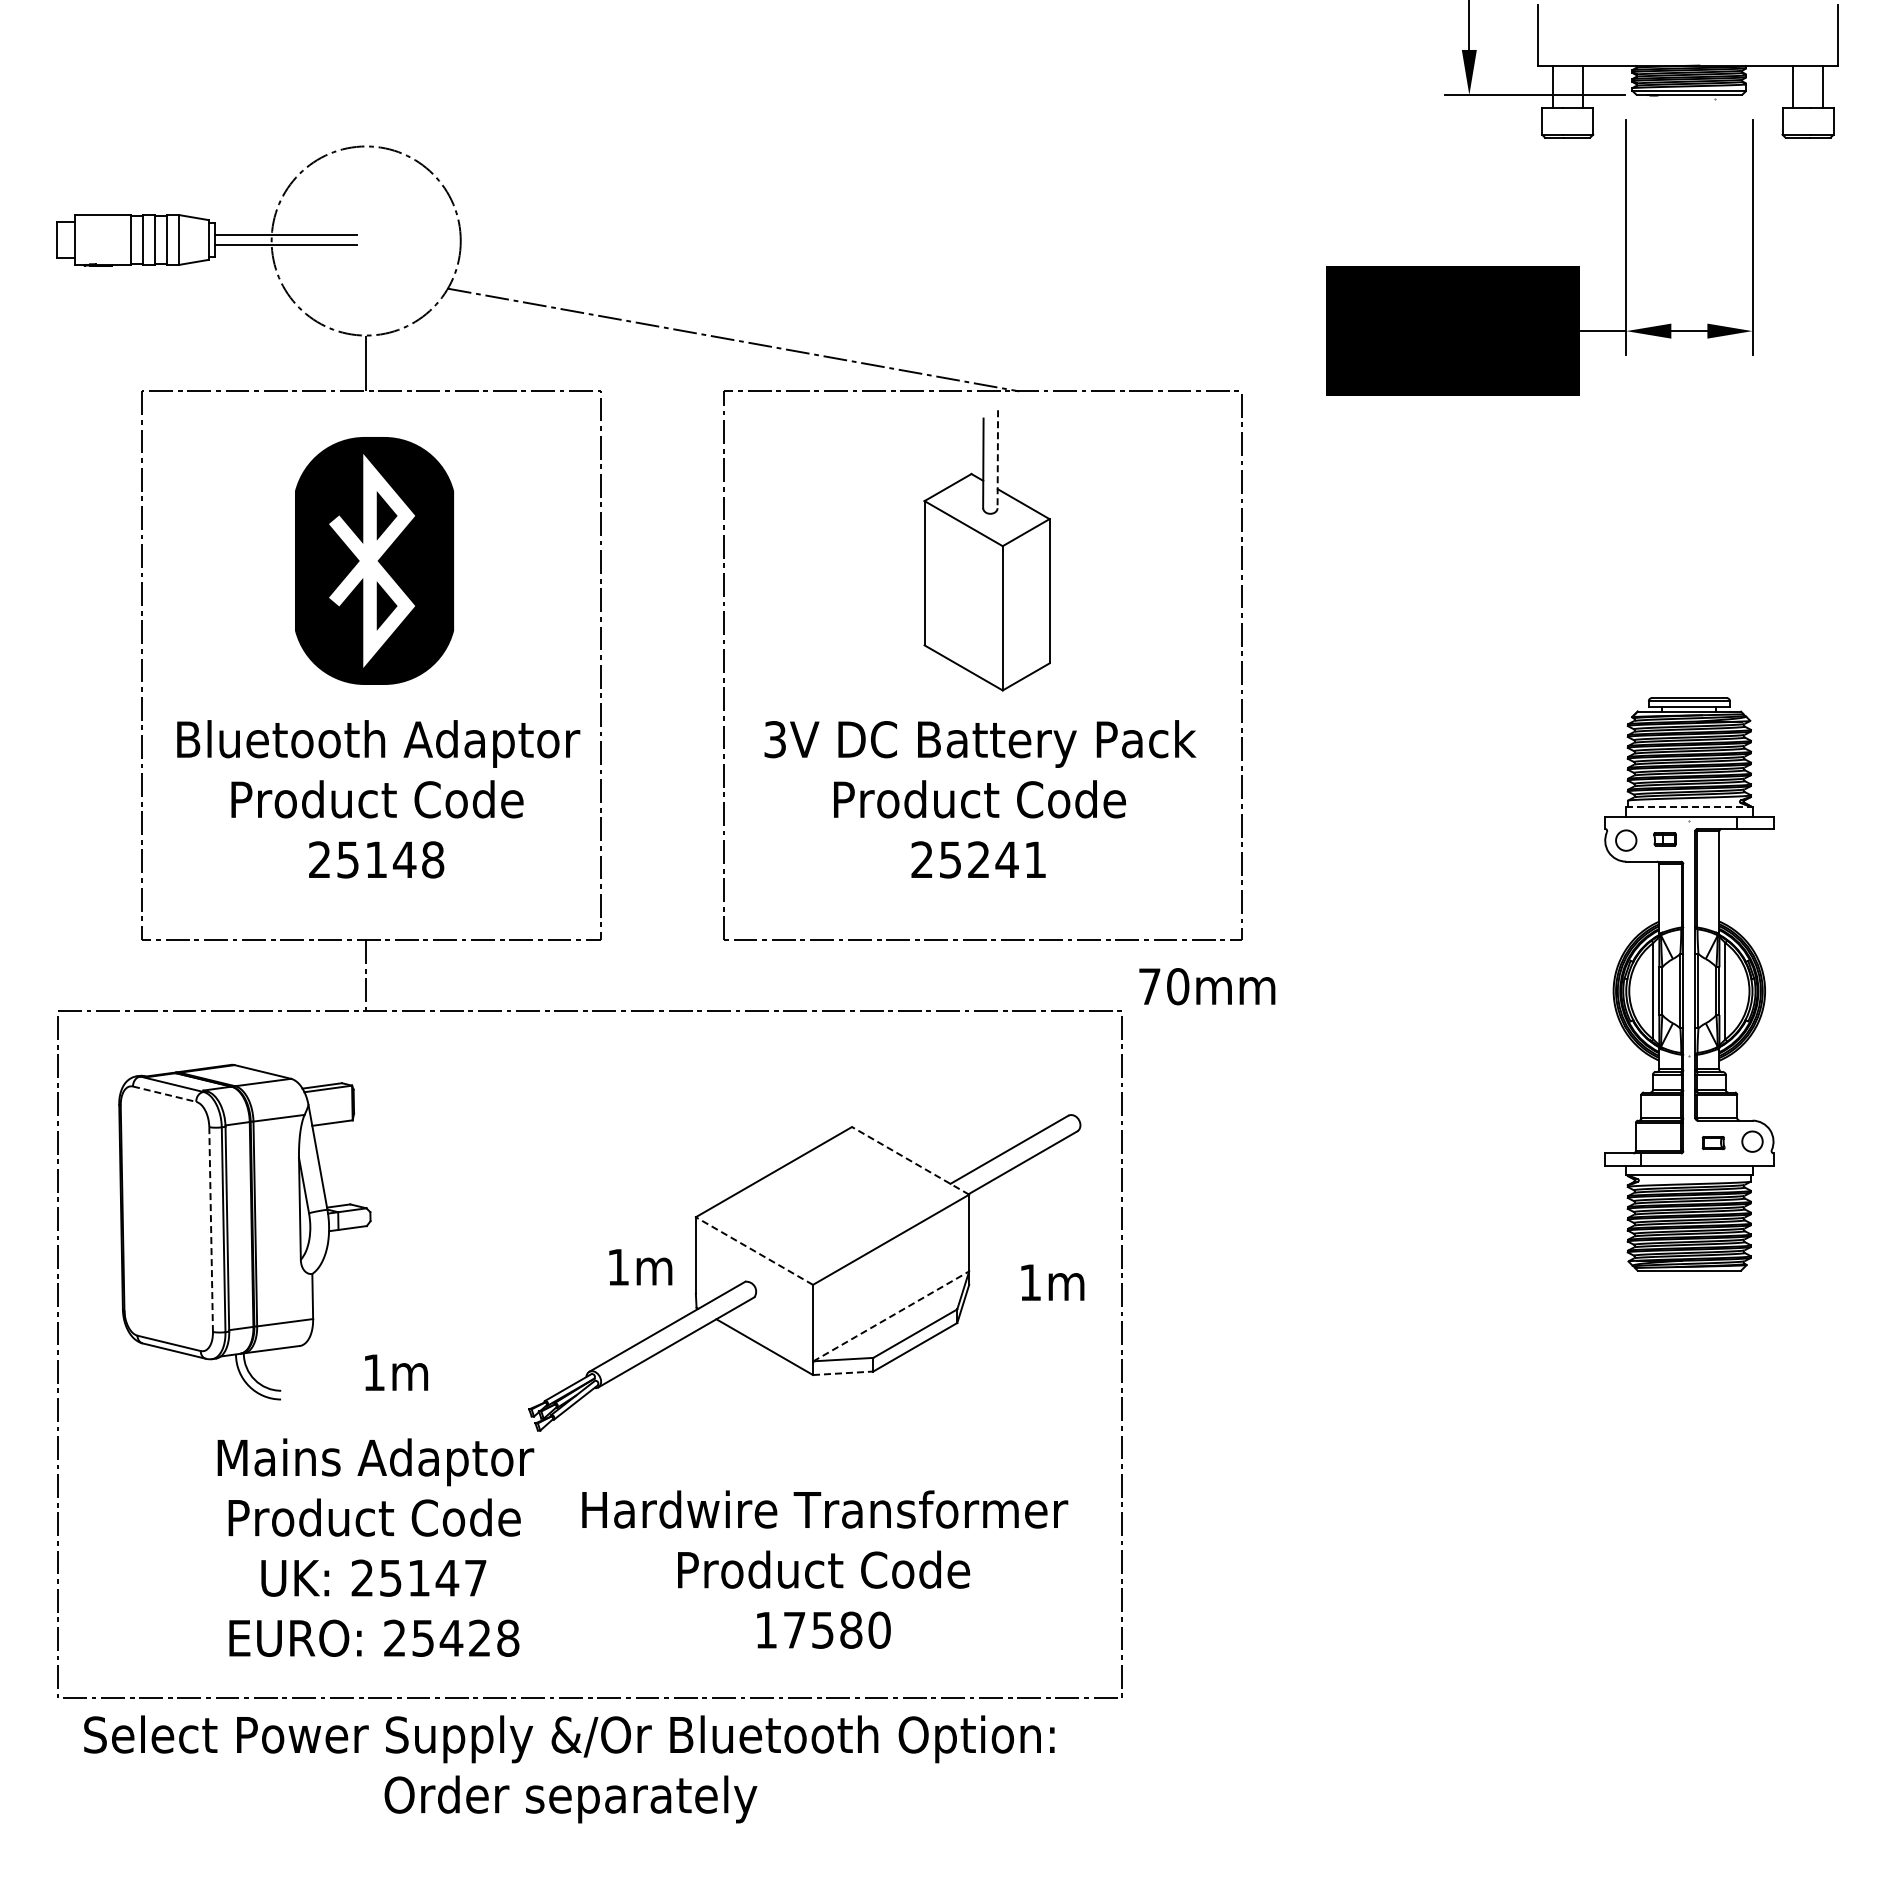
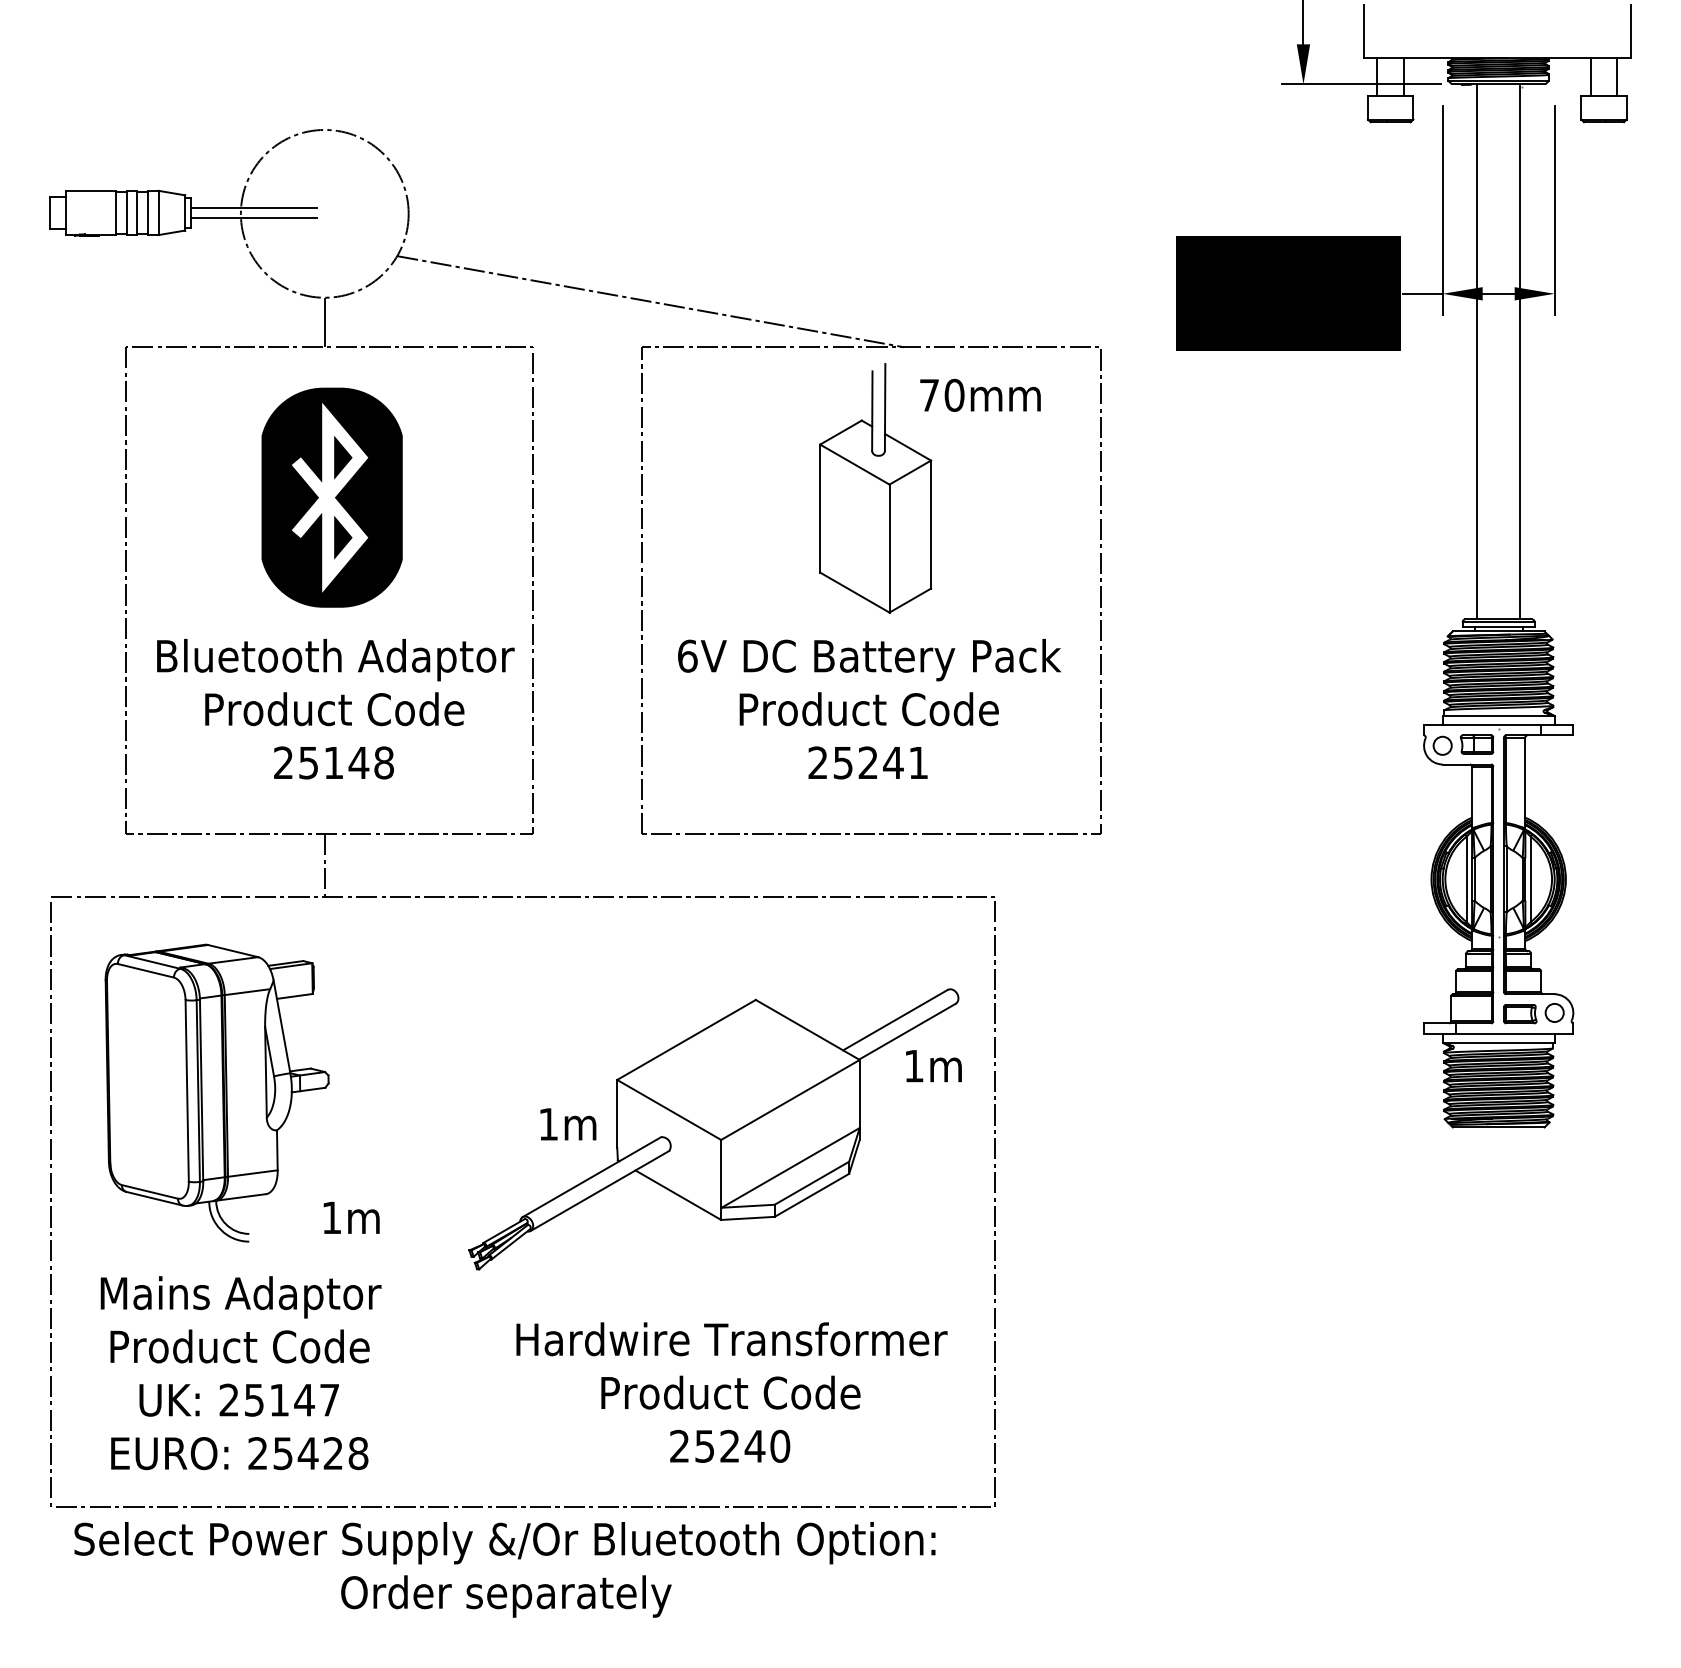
line: (1665, 396) -> (1477, 351), added
line: (1713, 396) -> (1520, 351), added
line: (997, 459) -> (884, 407), dashed -> solid
text: (775, 739) -> (687, 656), 3V -> 6V
line: (1689, 807) -> (1498, 716), dashed -> solid
part: (1664, 839) -> (1476, 744), size x1.67
text: (1207, 986) -> (980, 395), moved
line: (164, 1094) -> (145, 971), dashed -> solid
part: (1713, 1142) -> (1520, 1013), size x1.67
line: (910, 1160) -> (807, 1029), dashed -> solid
line: (211, 1229) -> (187, 1090), dashed -> solid
line: (754, 1251) -> (669, 1110), dashed -> solid
text: (1052, 1282) -> (933, 1066), moved
line: (891, 1316) -> (790, 1168), dashed -> solid
line: (843, 1373) -> (748, 1218), dashed -> solid
text: (375, 1547) -> (240, 1372), moved
text: (808, 1629) -> (717, 1445), 17580 -> 25240

